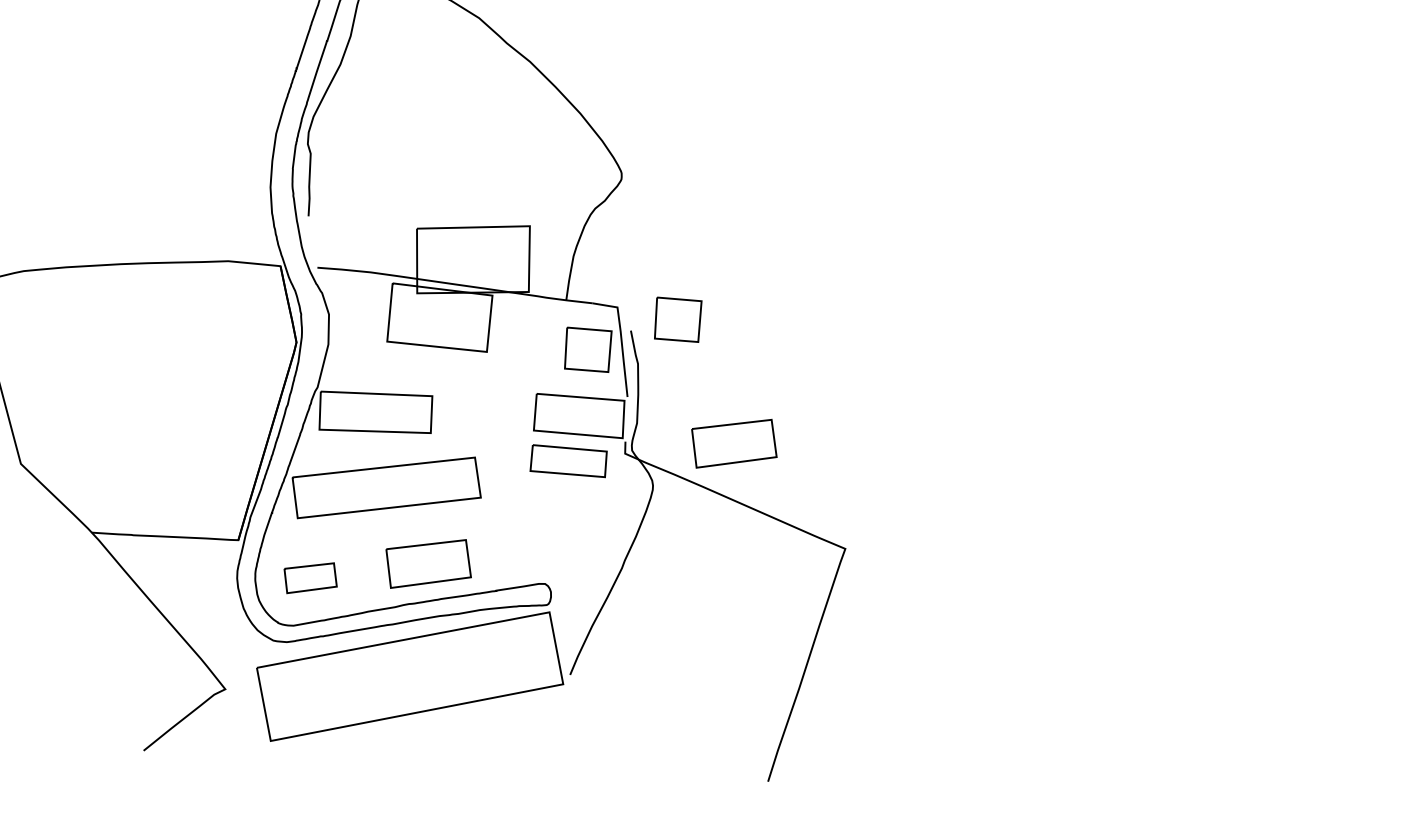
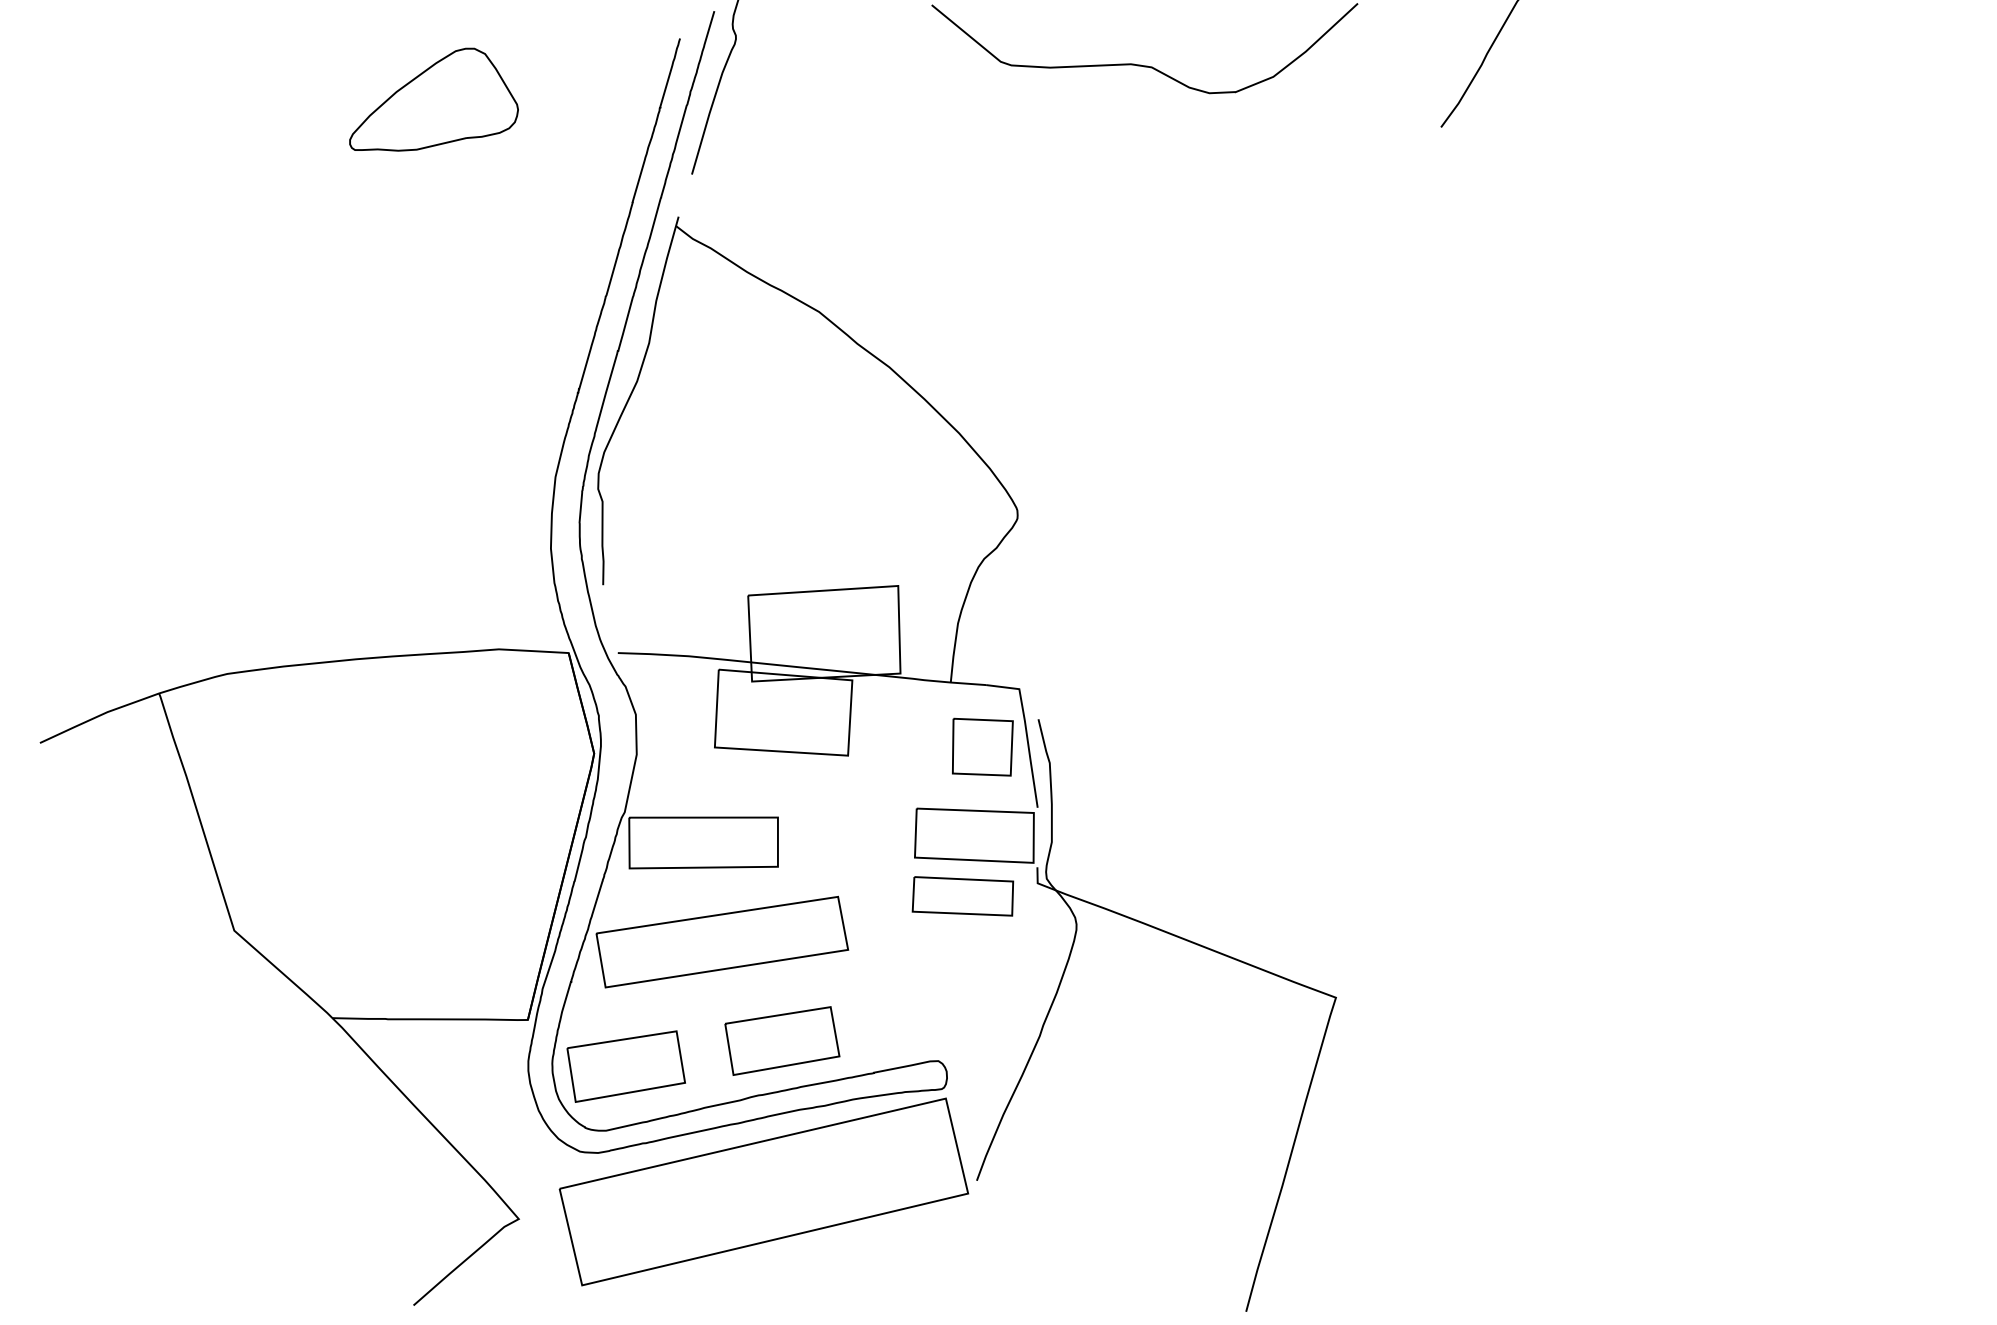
part: (678, 319) -> (1100, 701), removed
part: (734, 443) -> (1182, 863), removed
part: (310, 578) -> (625, 1066), size x1.67

